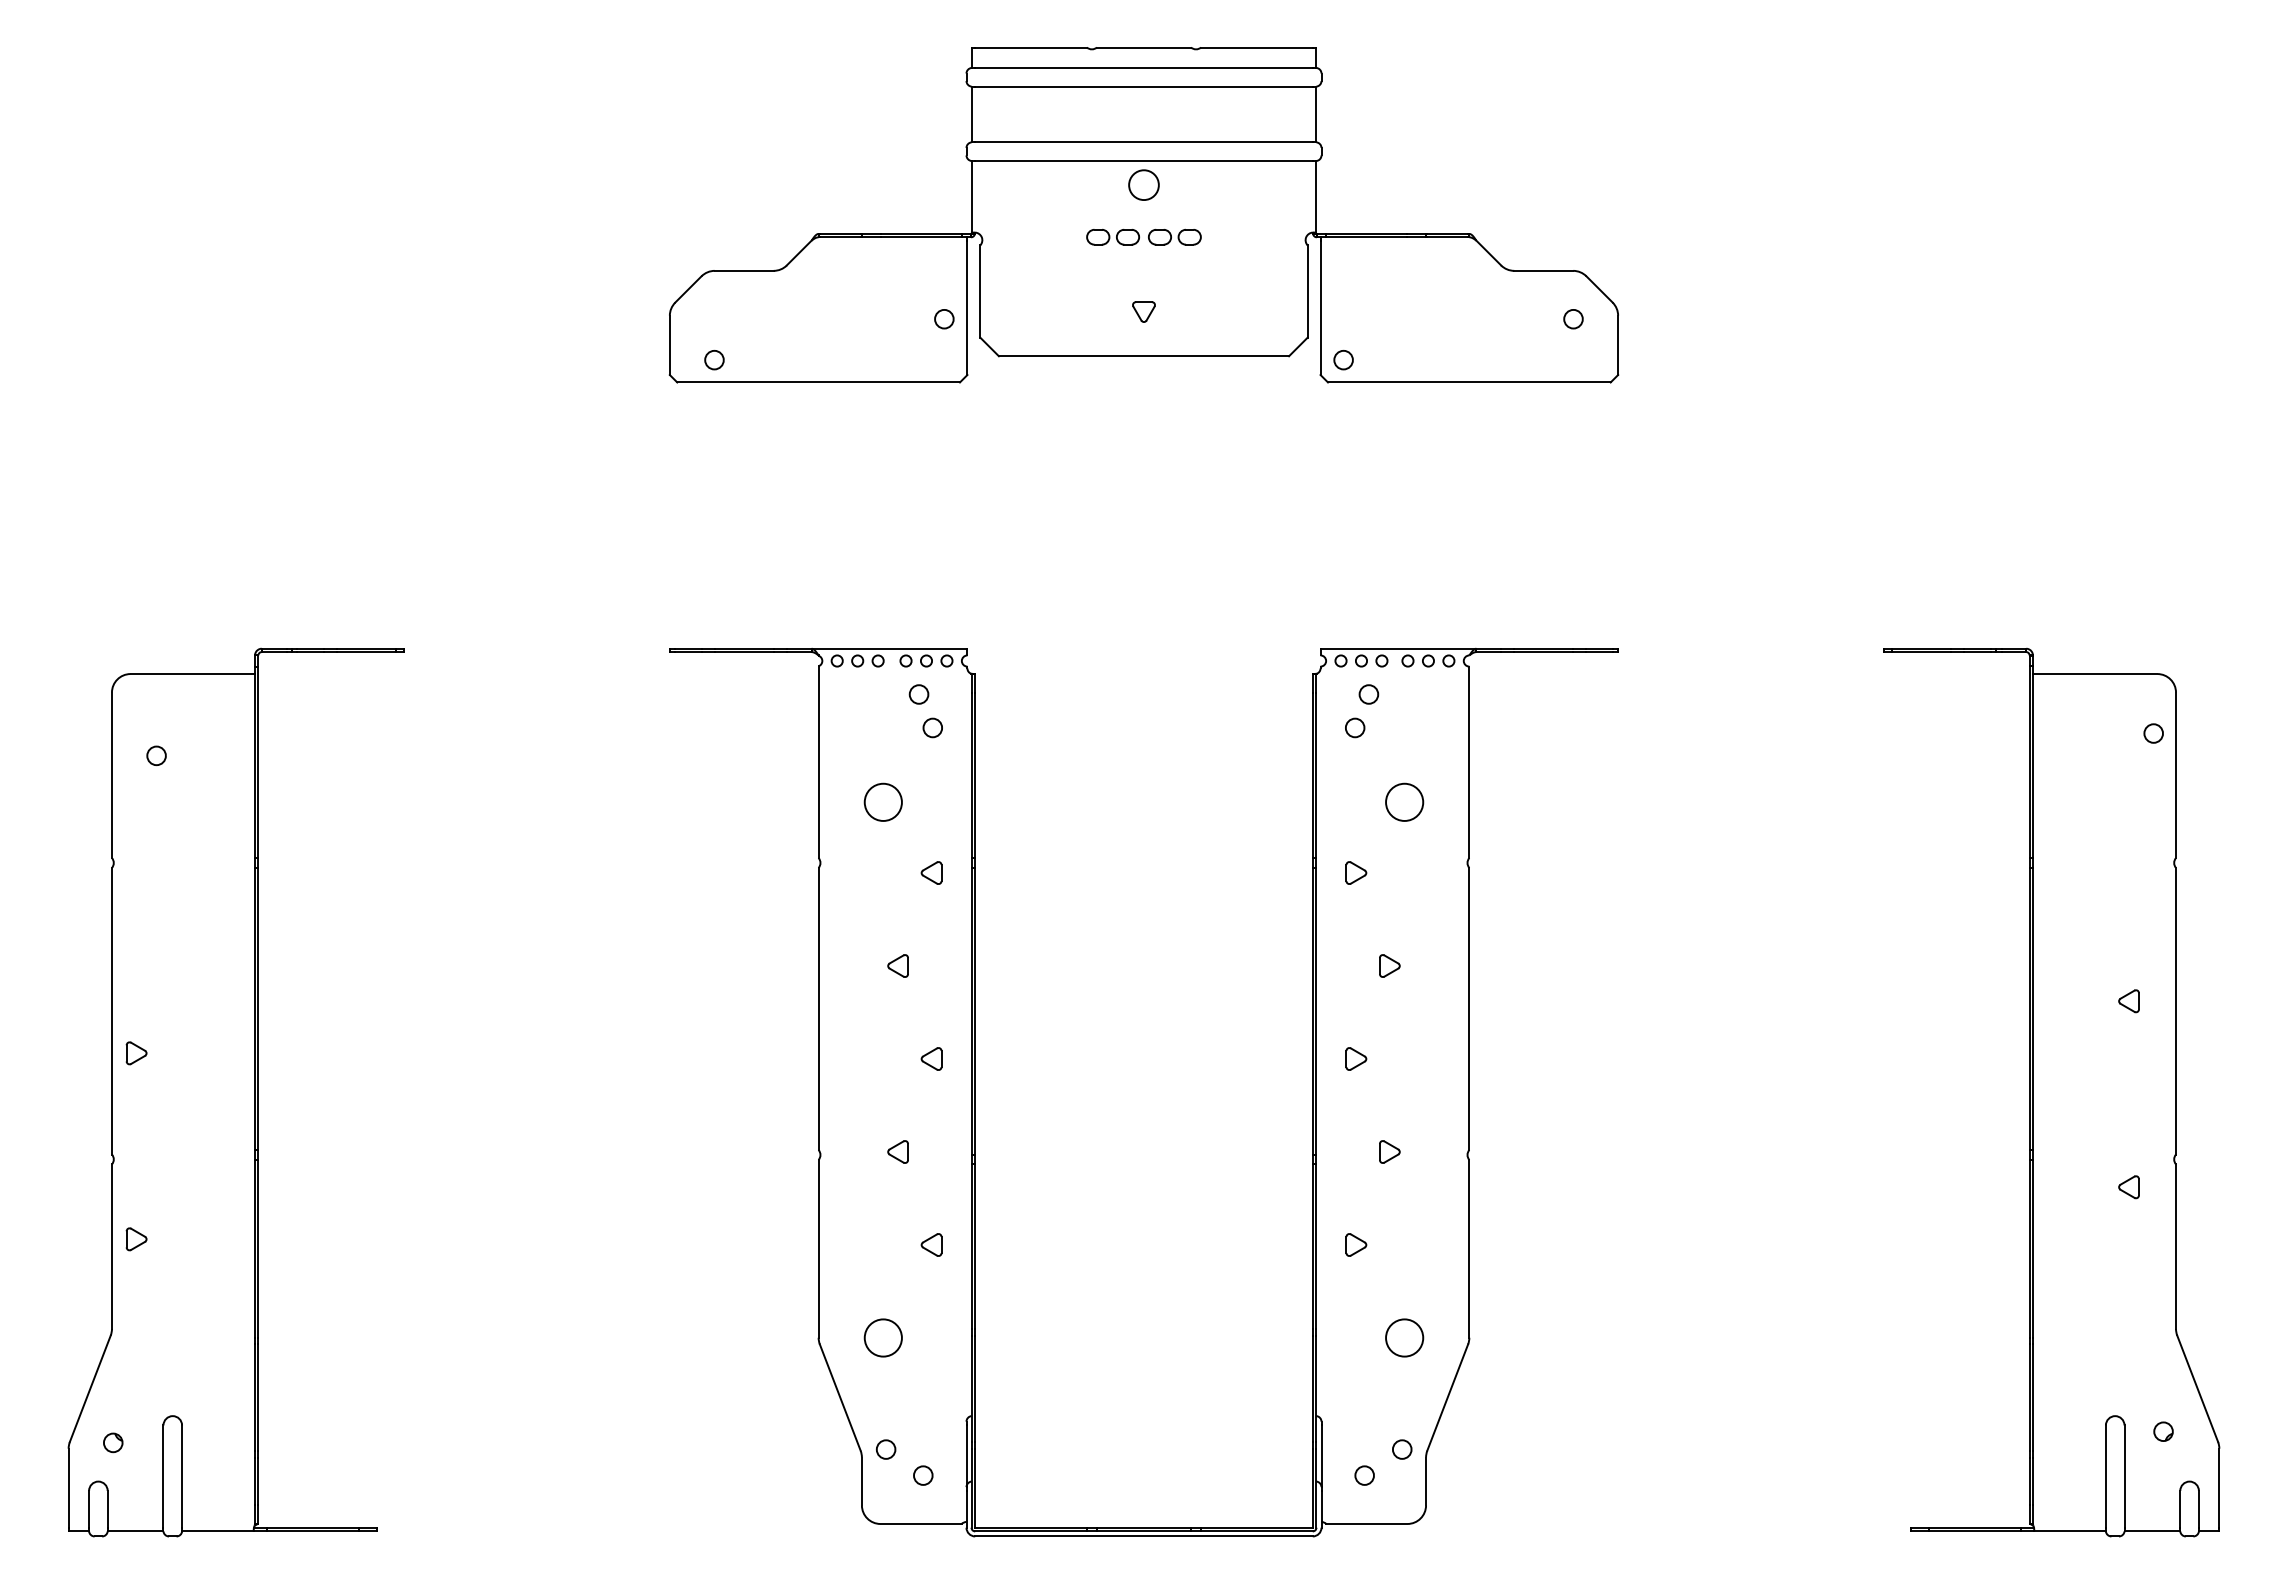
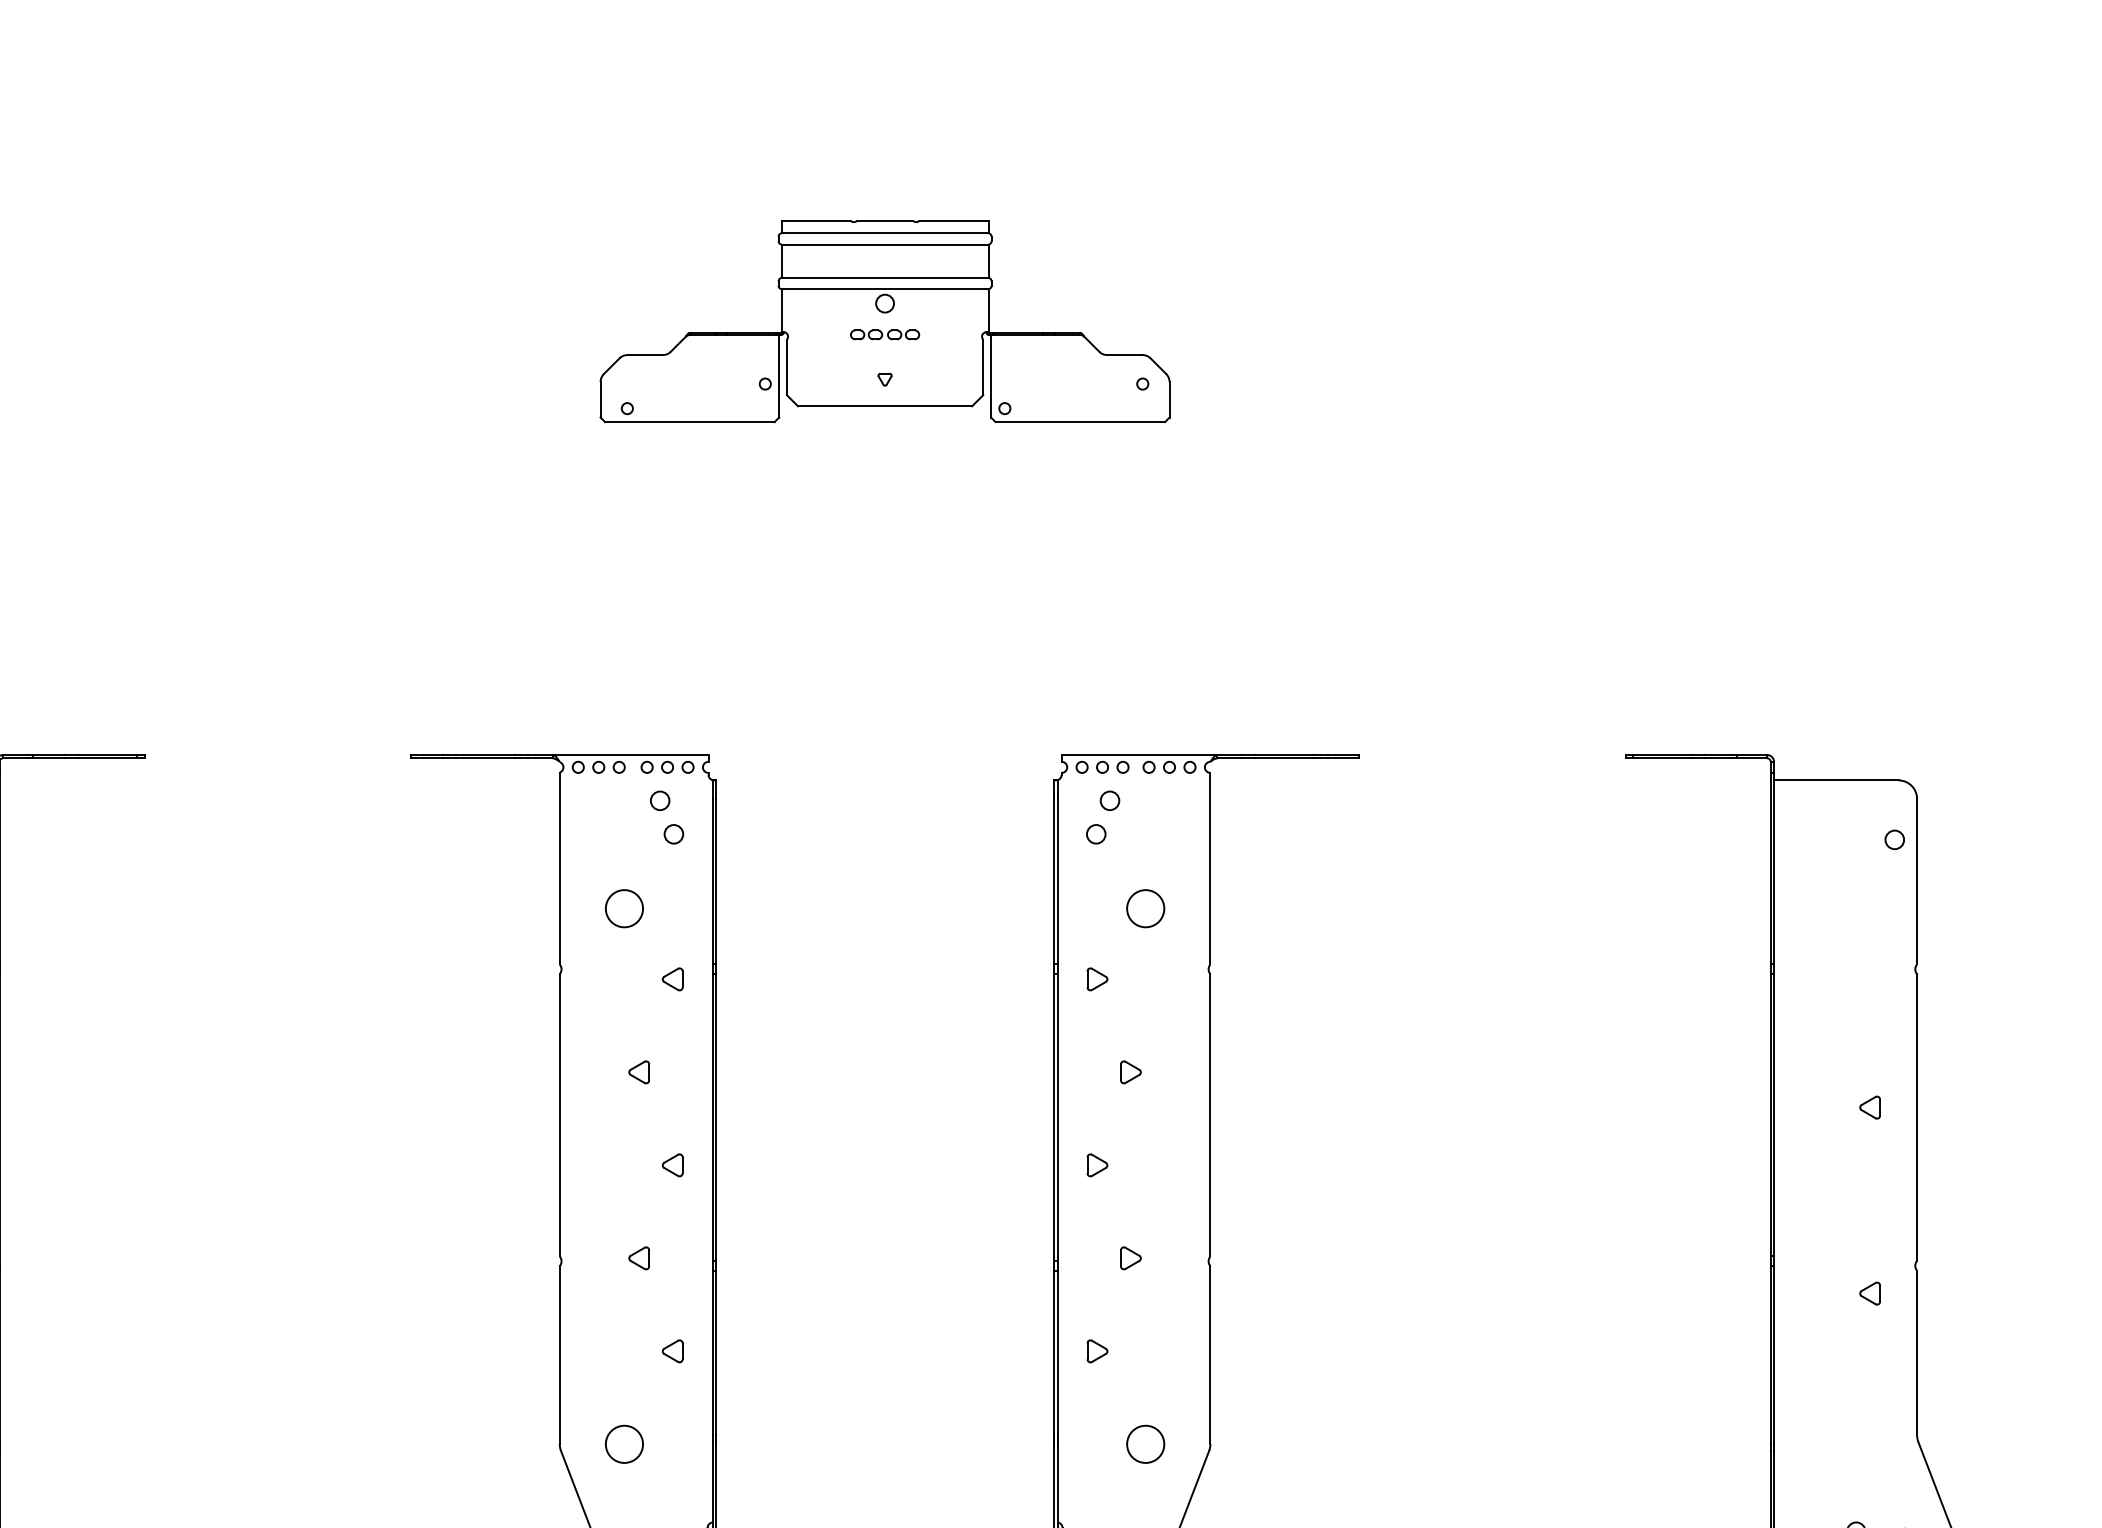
part: (1143, 215) -> (884, 321), size x0.6

